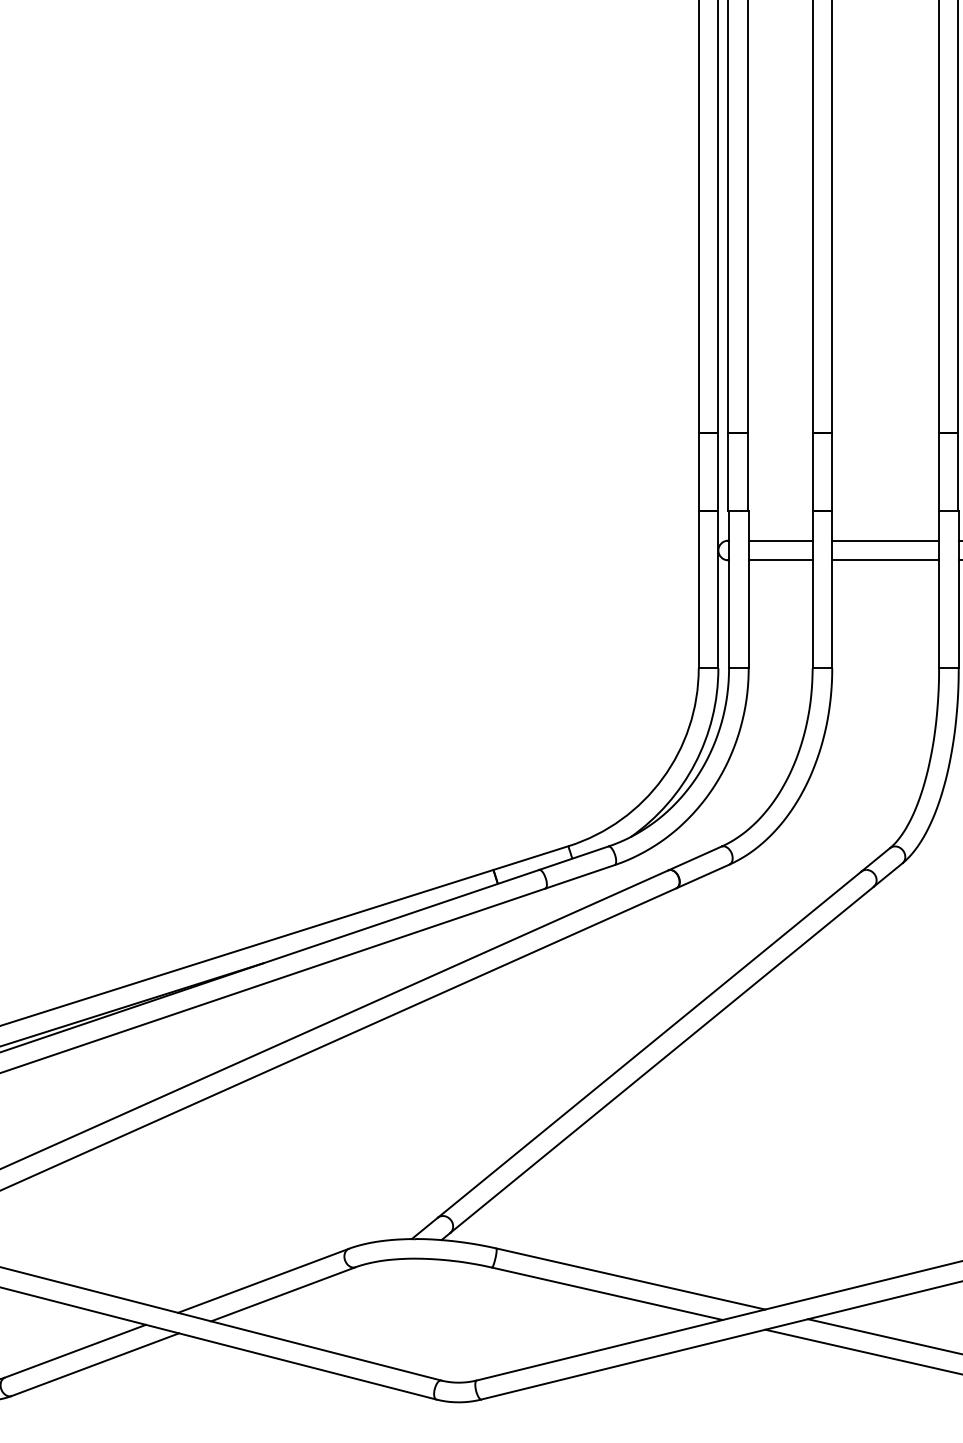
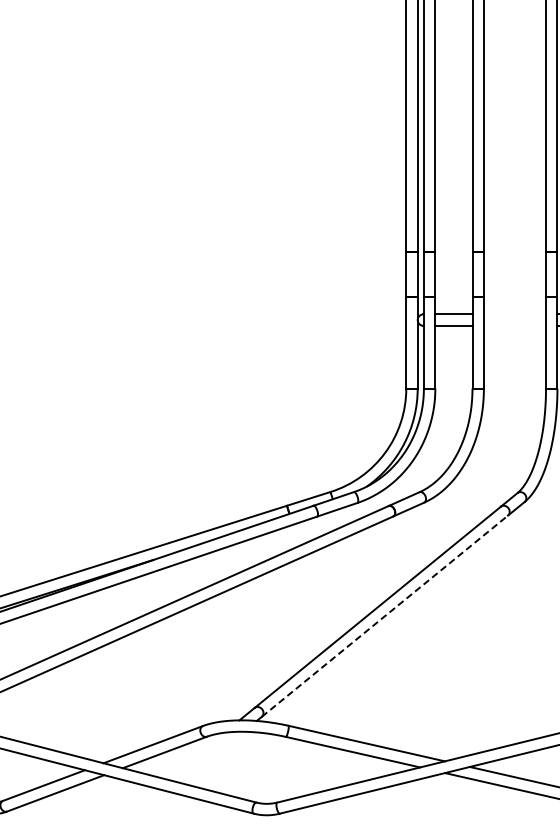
line: (884, 540) -> (514, 314), removed
line: (884, 559) -> (514, 325), removed
line: (661, 1060) -> (384, 616), solid -> dashed

